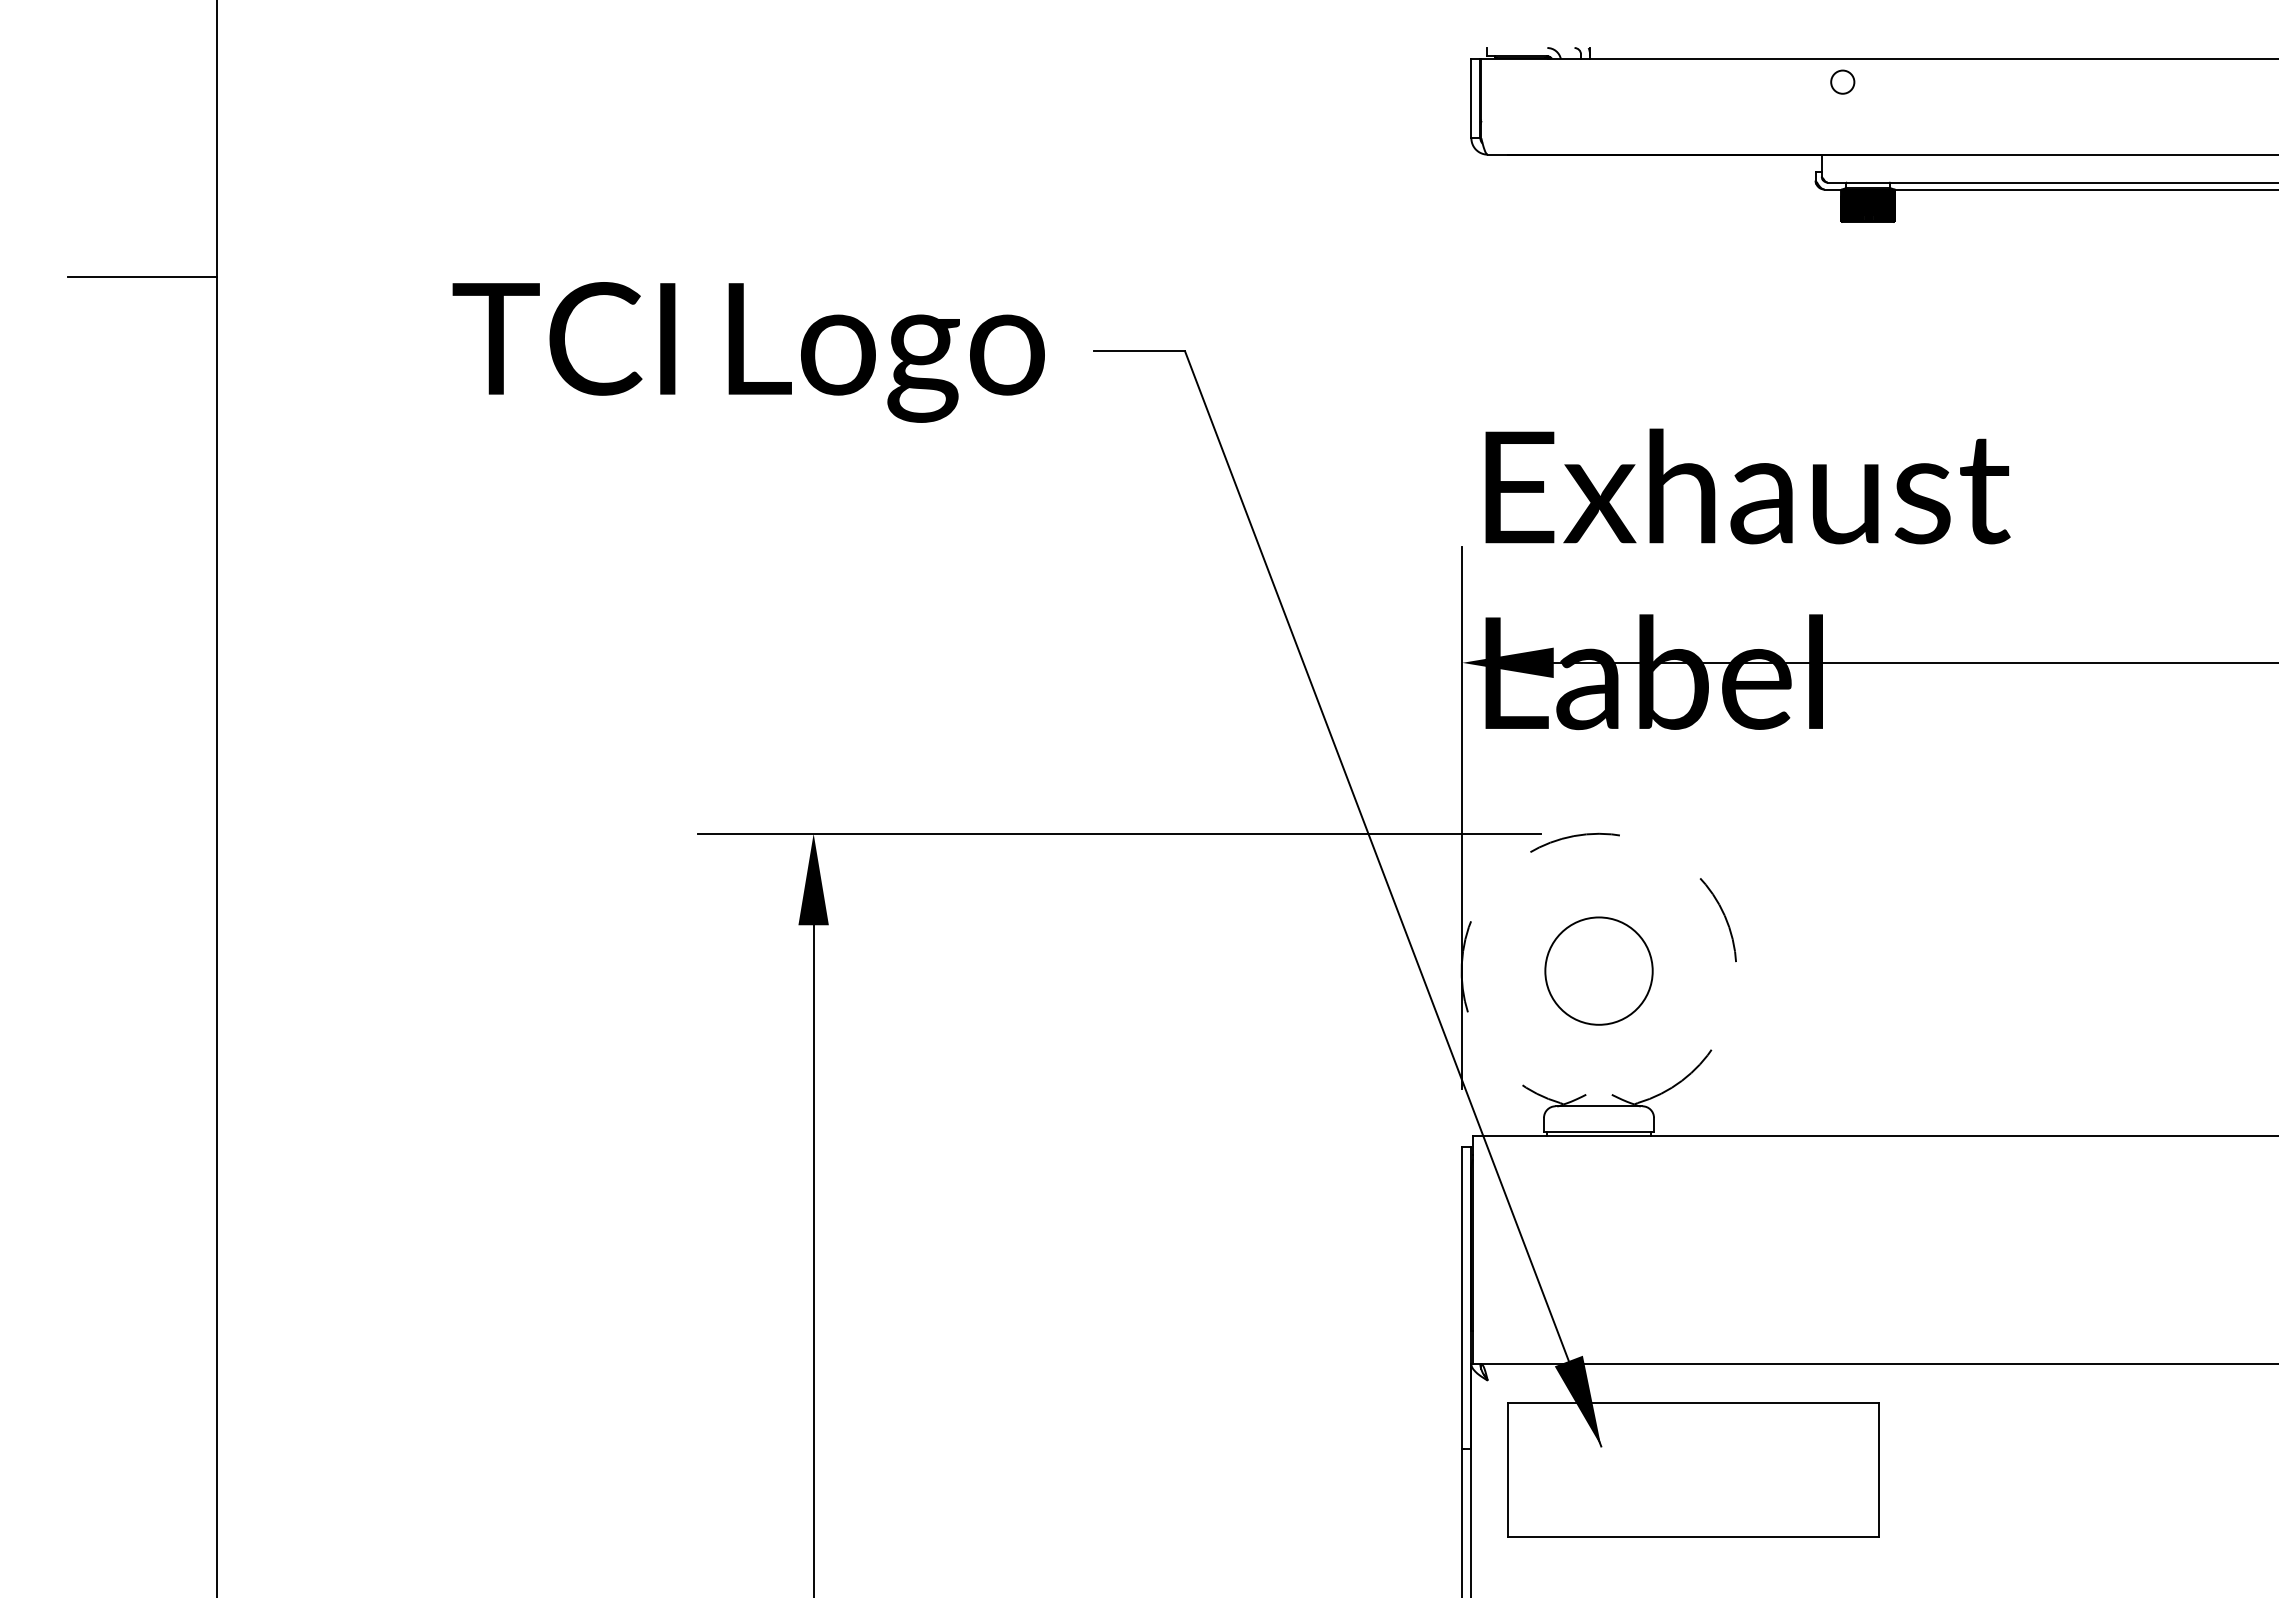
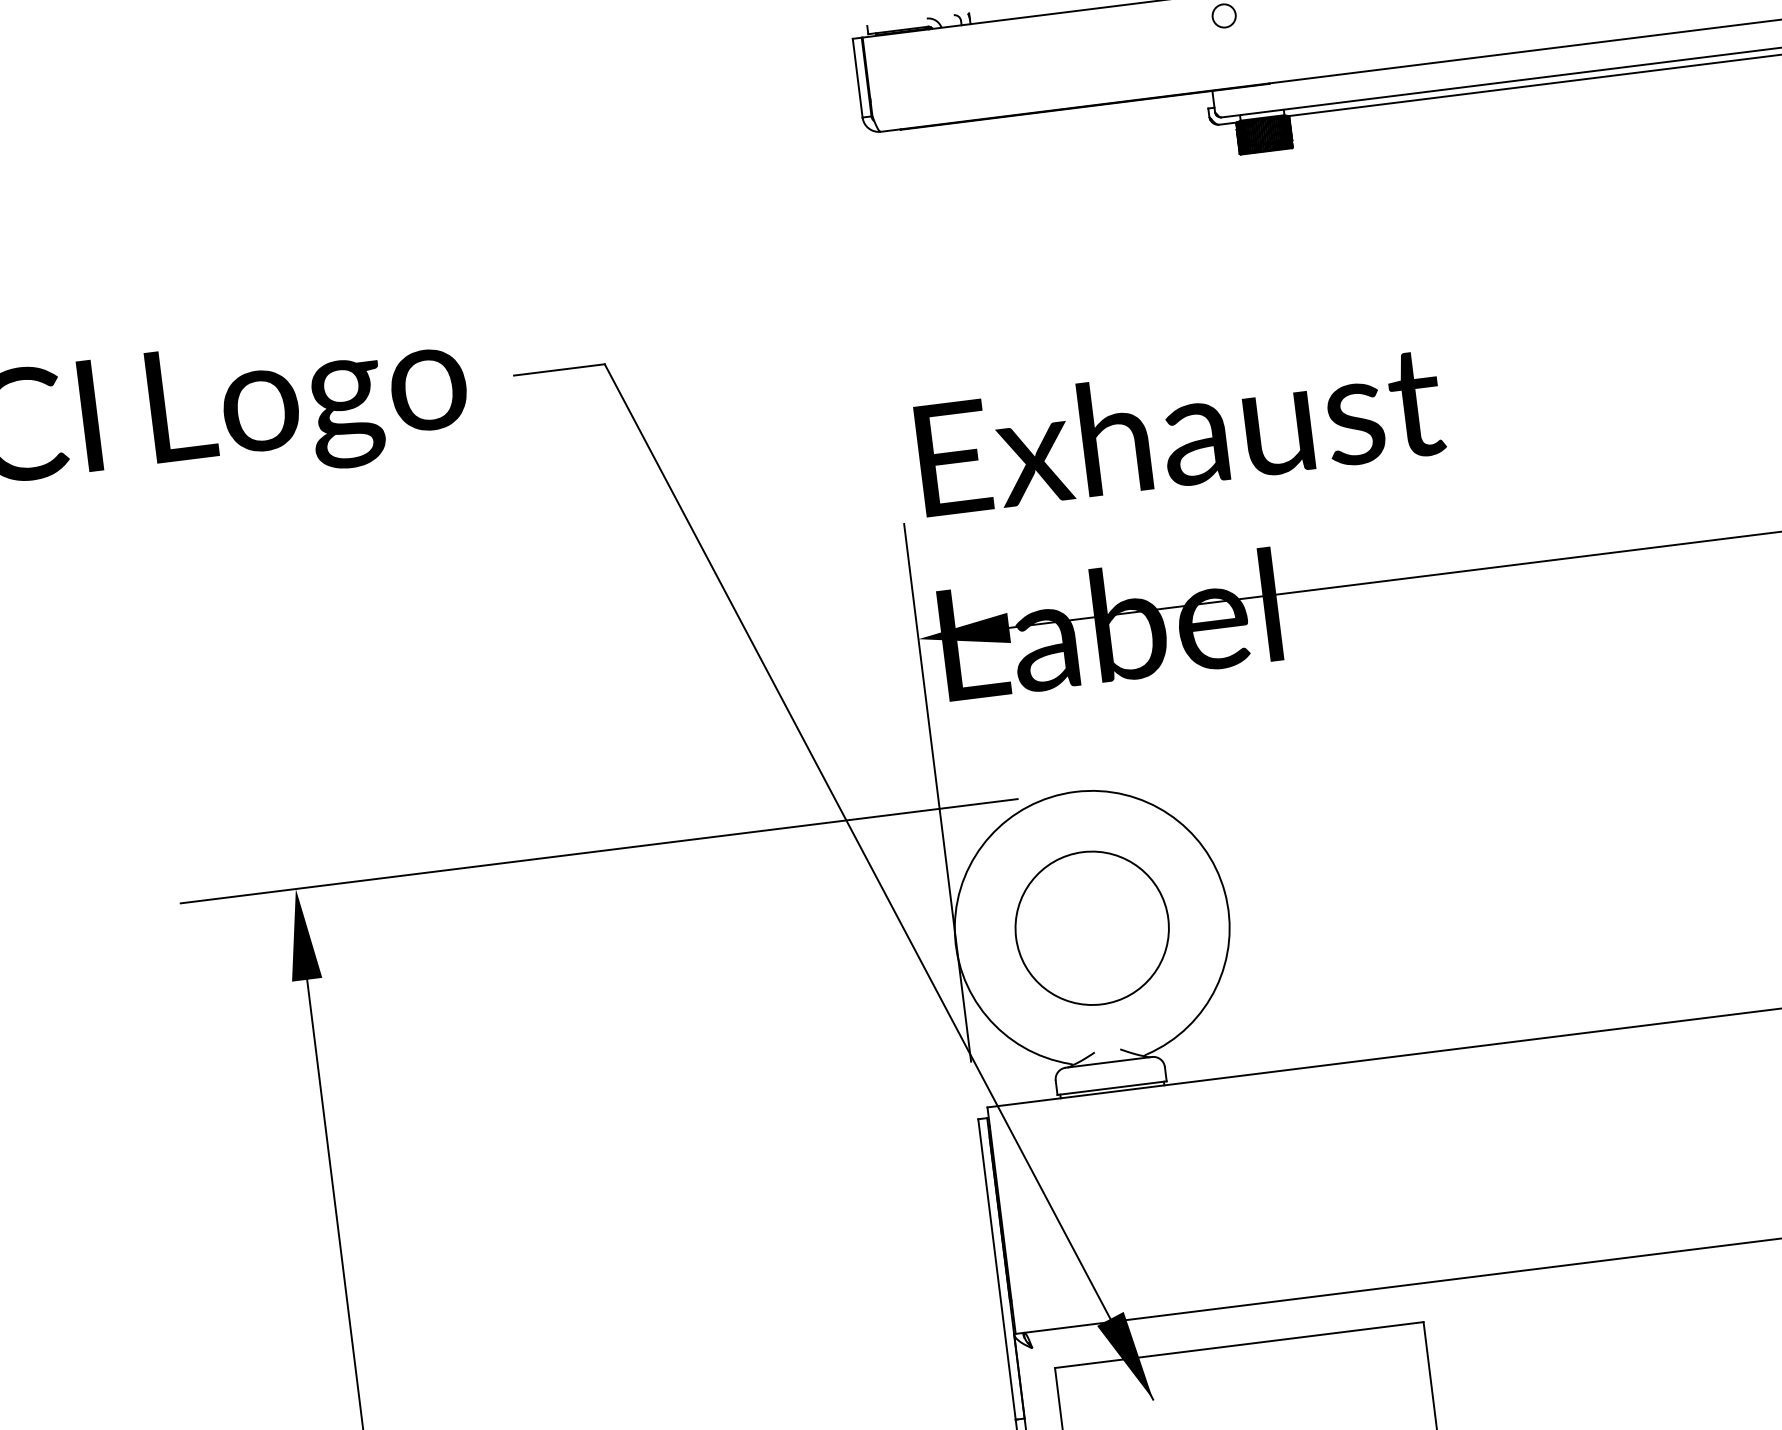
arc: (1599, 833) -> (1075, 791), dashed -> solid
circle: (1598, 970) -> (1091, 927), size x1.43

